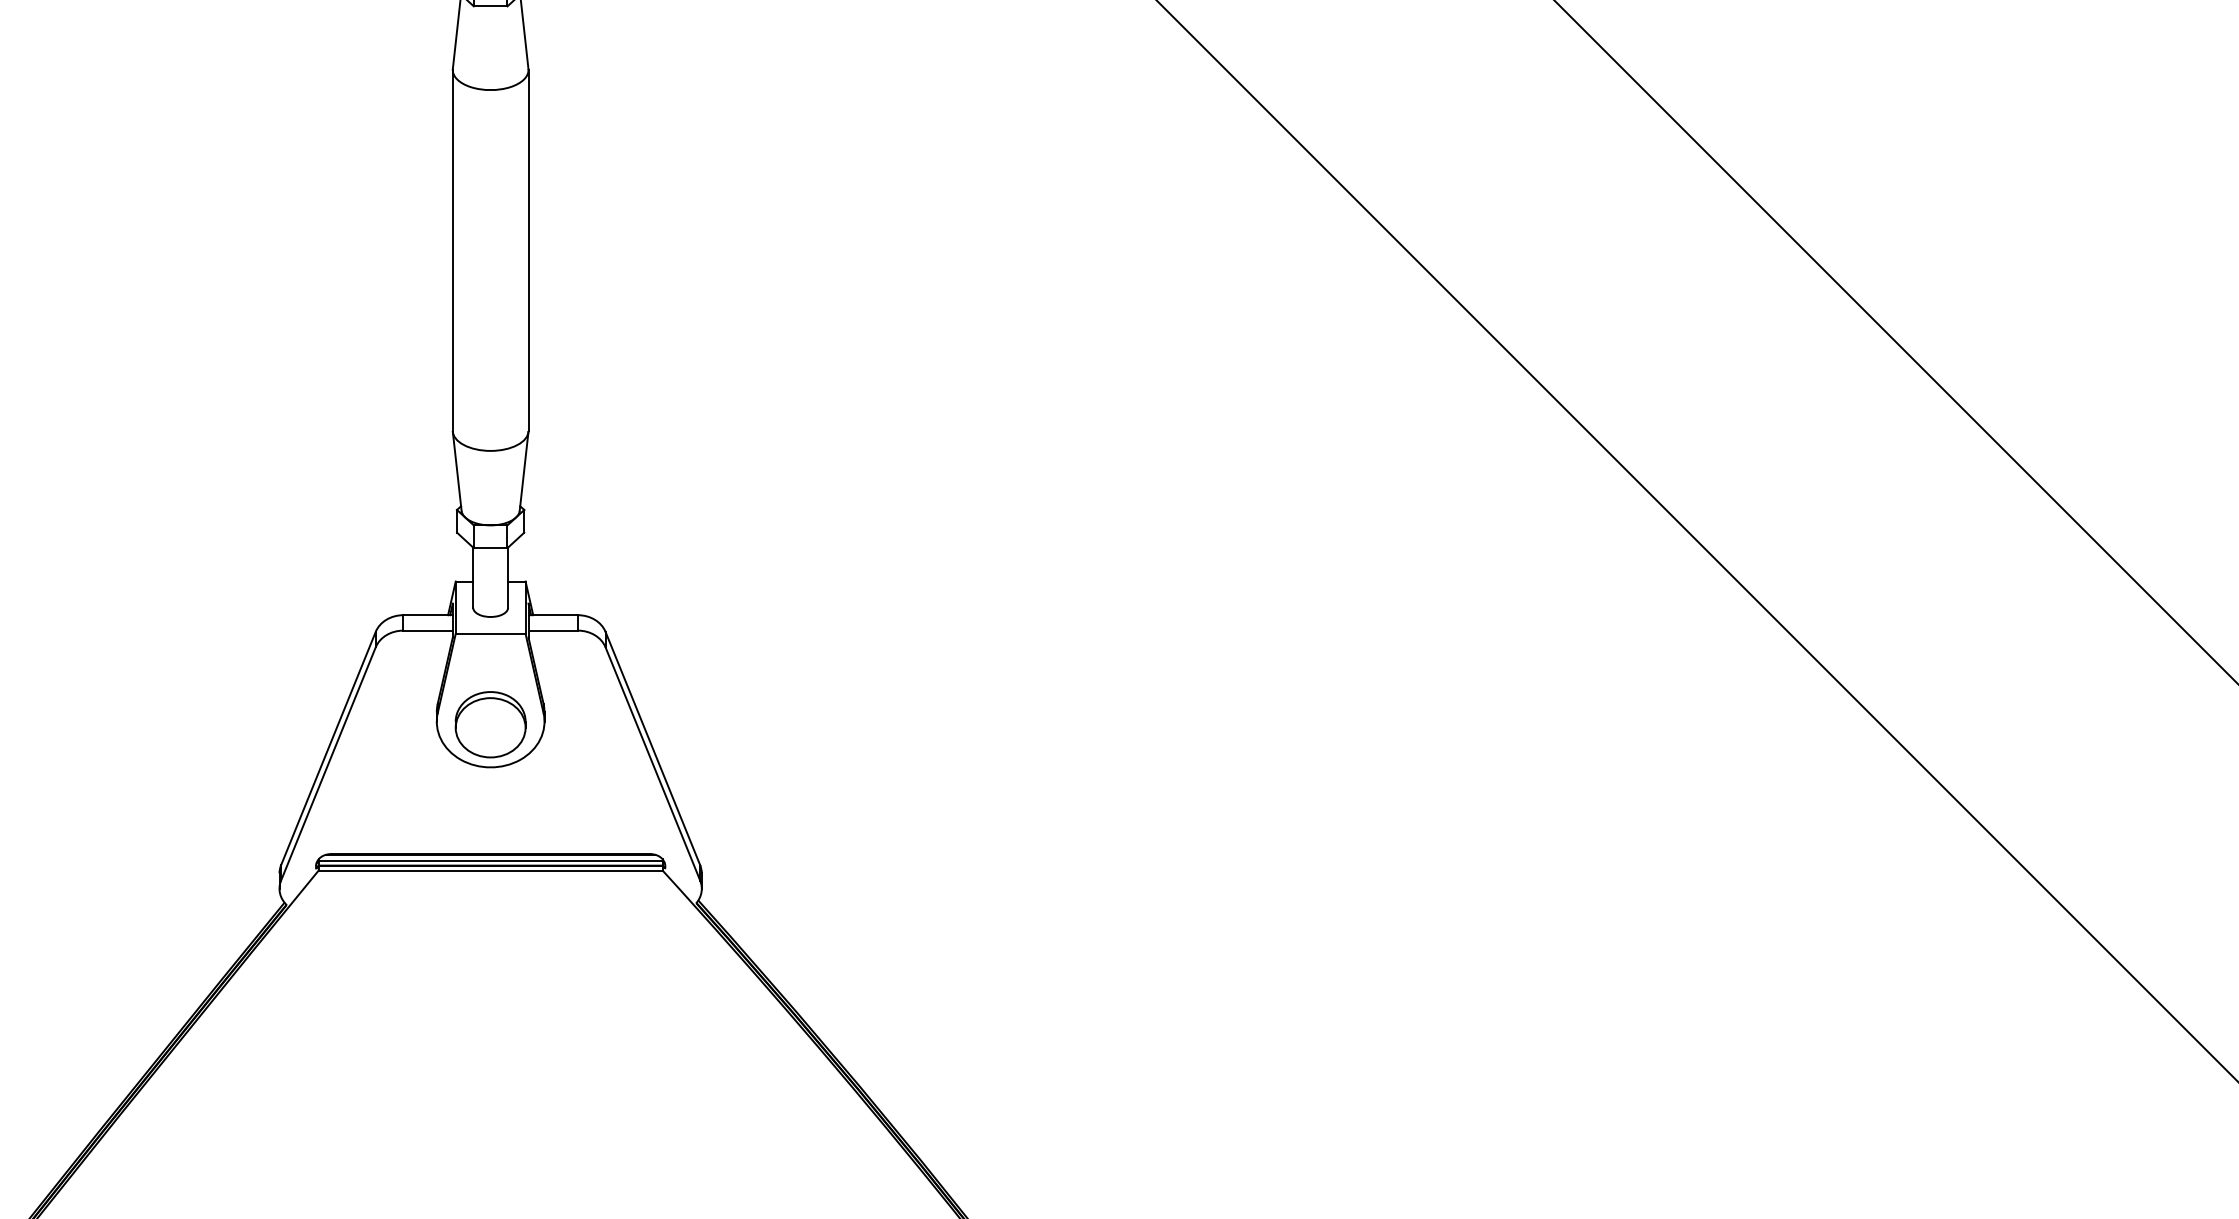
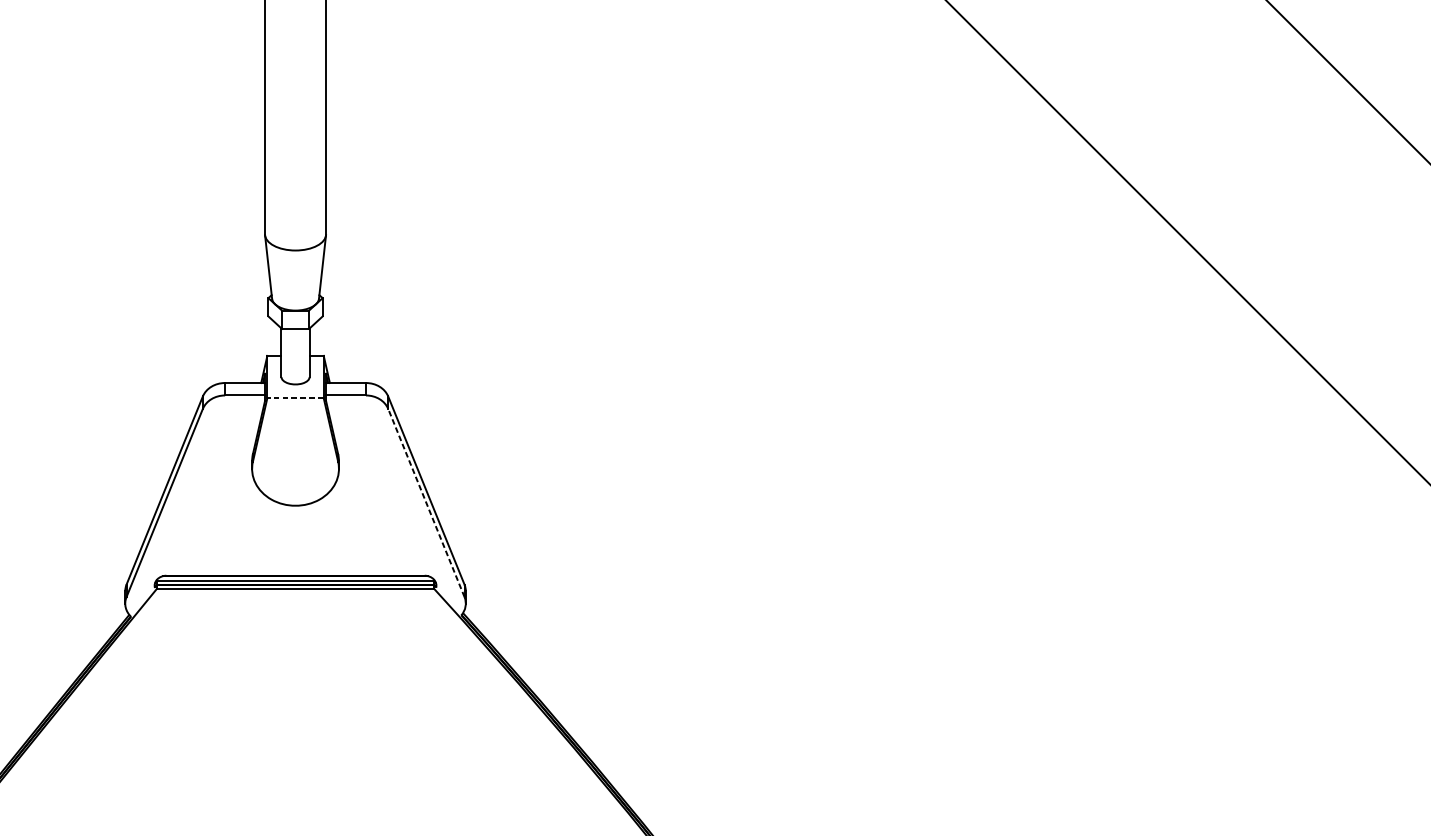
line: (490, 633) -> (295, 397), solid -> dashed
part: (490, 724) -> (295, 471), removed
line: (652, 764) -> (426, 503), solid -> dashed

